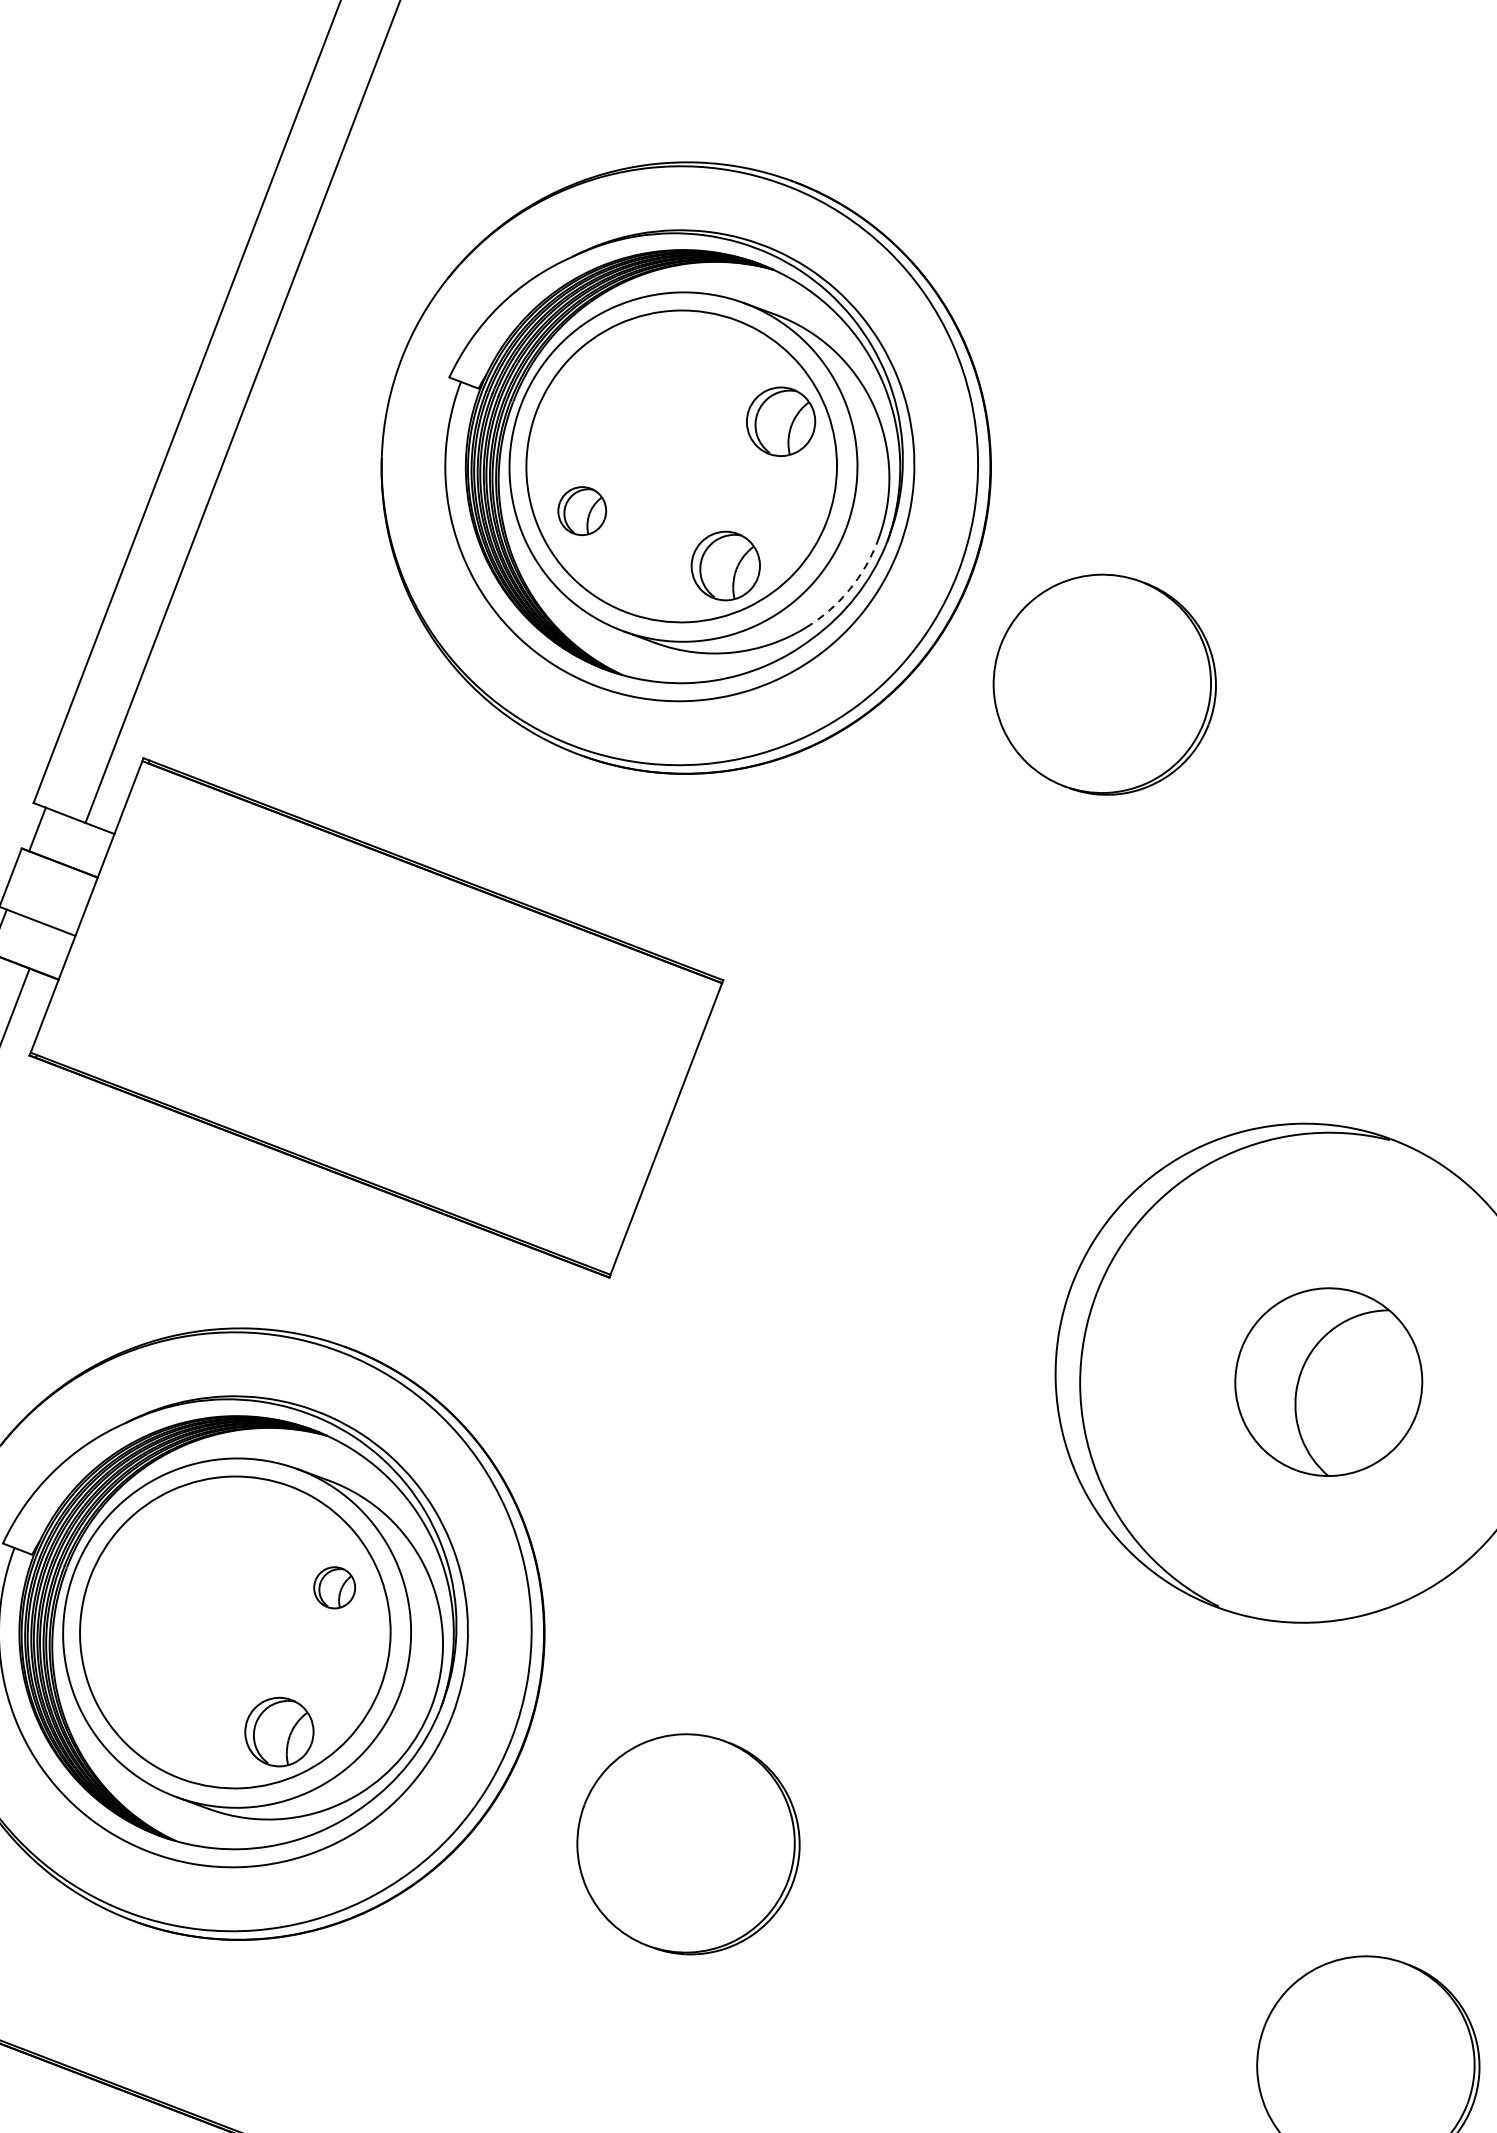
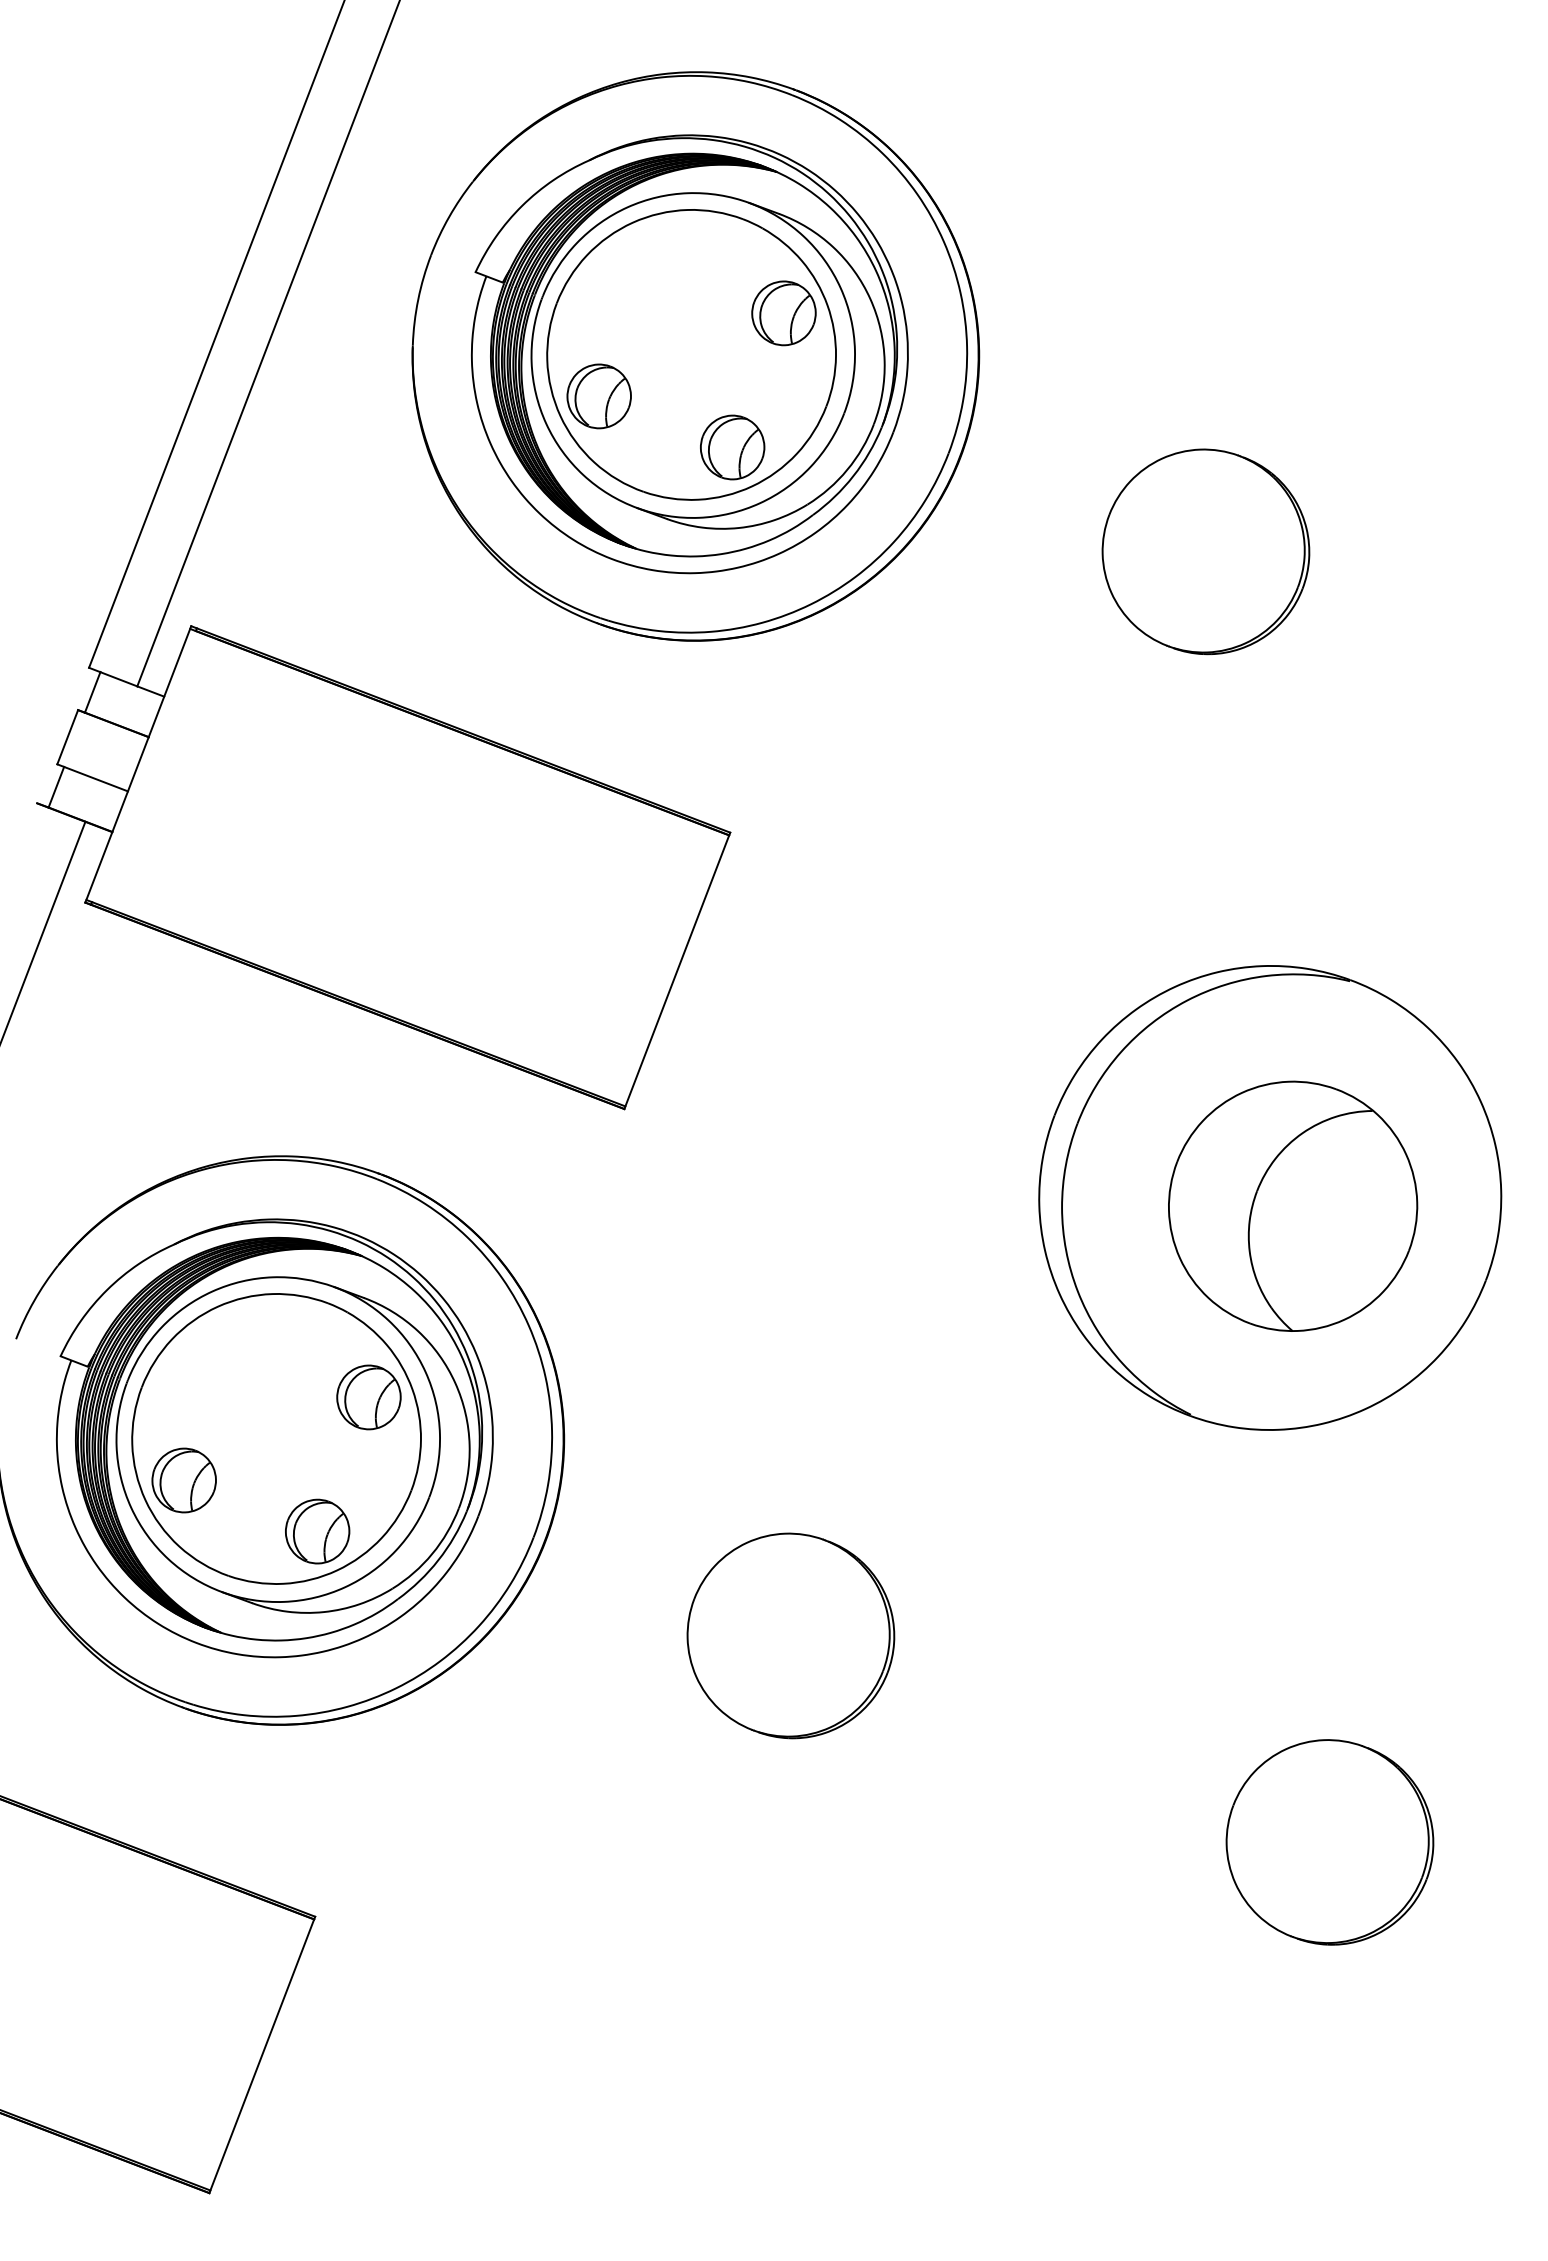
part: (581, 511) -> (598, 396), size x1.43
arc: (849, 589) -> (847, 469), dashed -> solid
part: (1104, 684) -> (1205, 551), moved
part: (1329, 1381) -> (1293, 1205), size x1.43
part: (334, 1587) -> (368, 1397), size x1.67
part: (135, 1677) -> (183, 1480), added
part: (688, 1843) -> (790, 1635), moved

